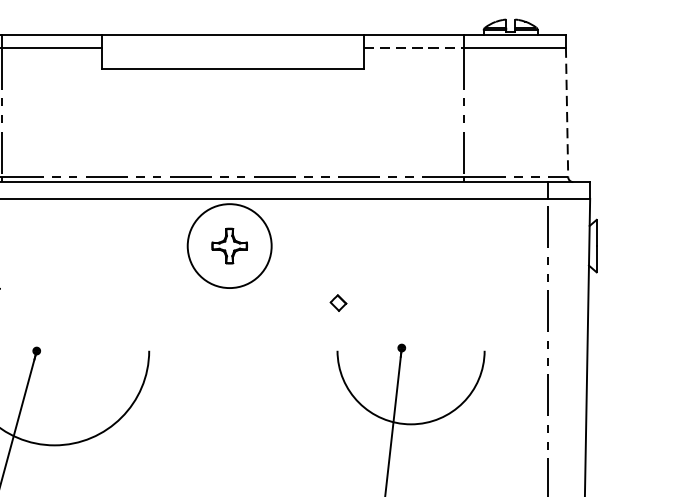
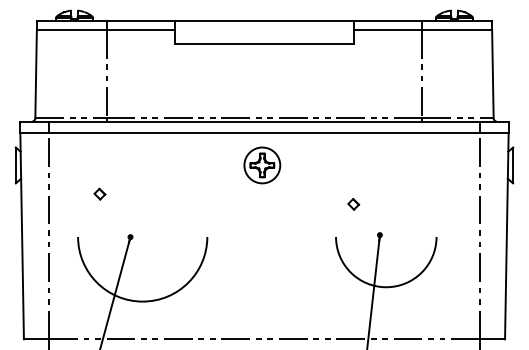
line: (414, 47) -> (388, 29), dashed -> solid
line: (566, 113) -> (492, 74), dashed -> solid
circle: (229, 246) -> (262, 165), size x0.62
part: (338, 303) -> (353, 204), moved

